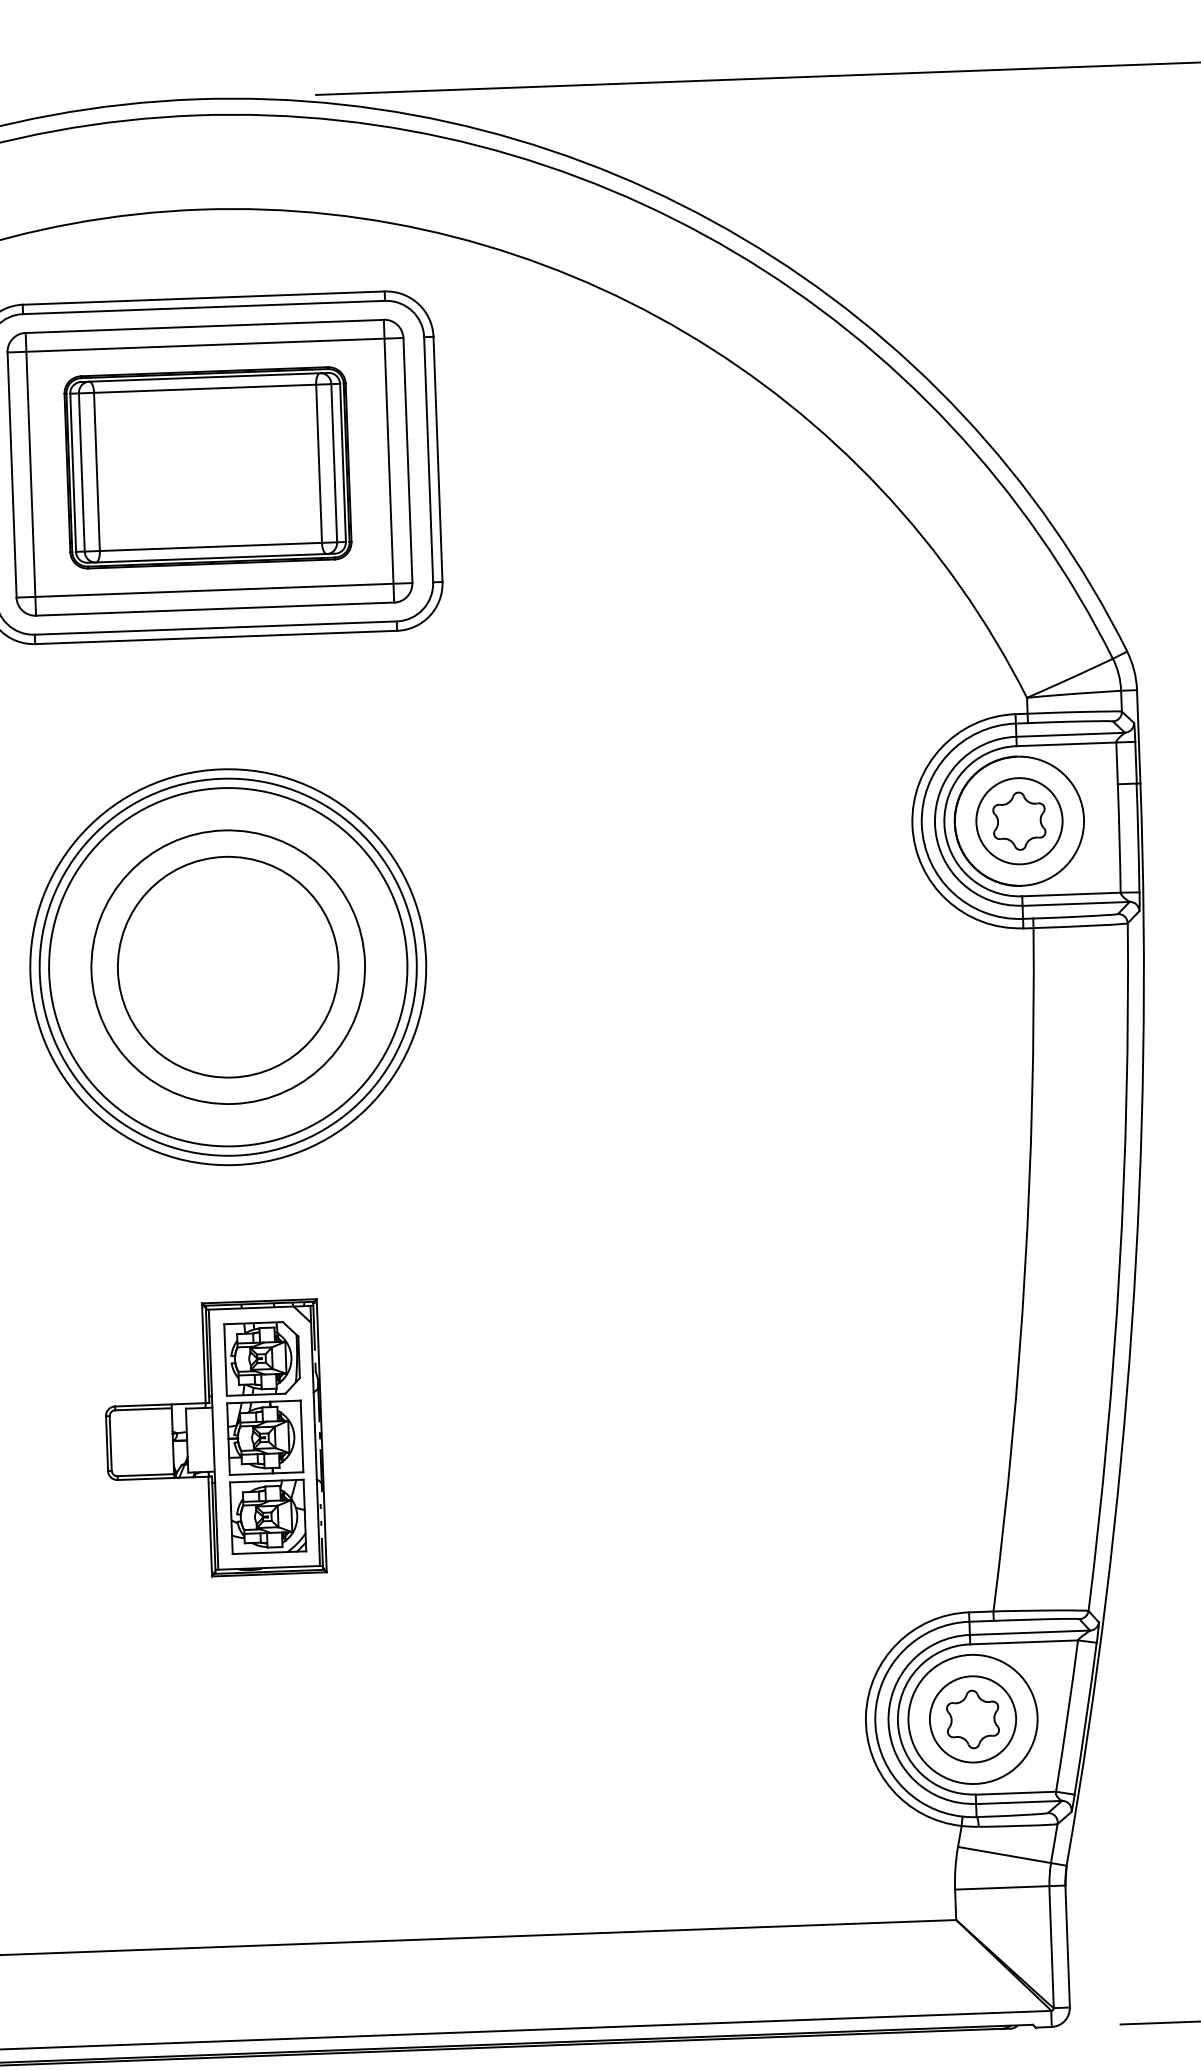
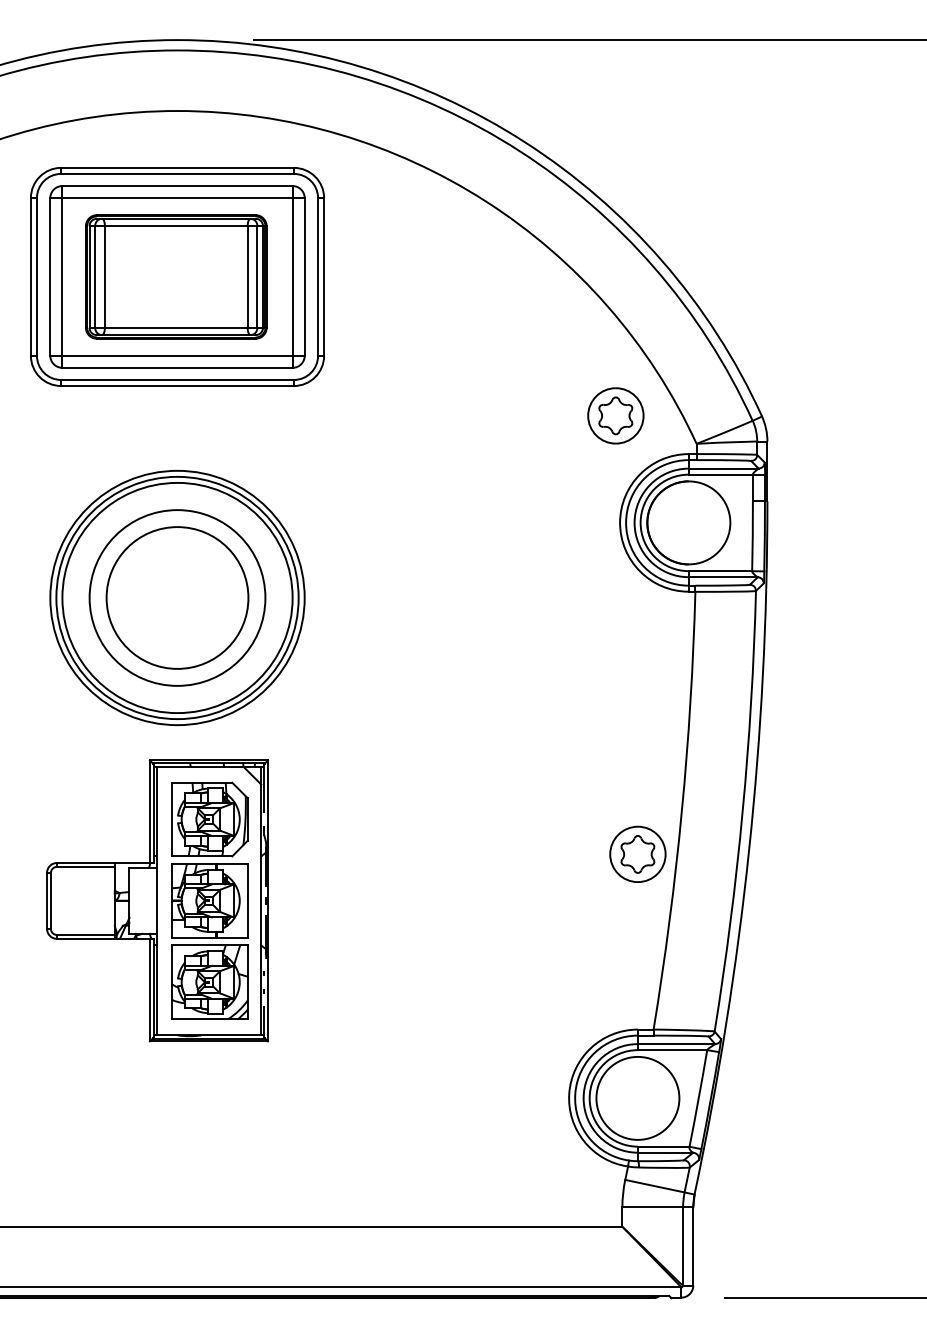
part: (1018, 820) -> (615, 415), moved
part: (214, 1438) -> (157, 900), size x1.6
part: (972, 1718) -> (637, 853), moved

